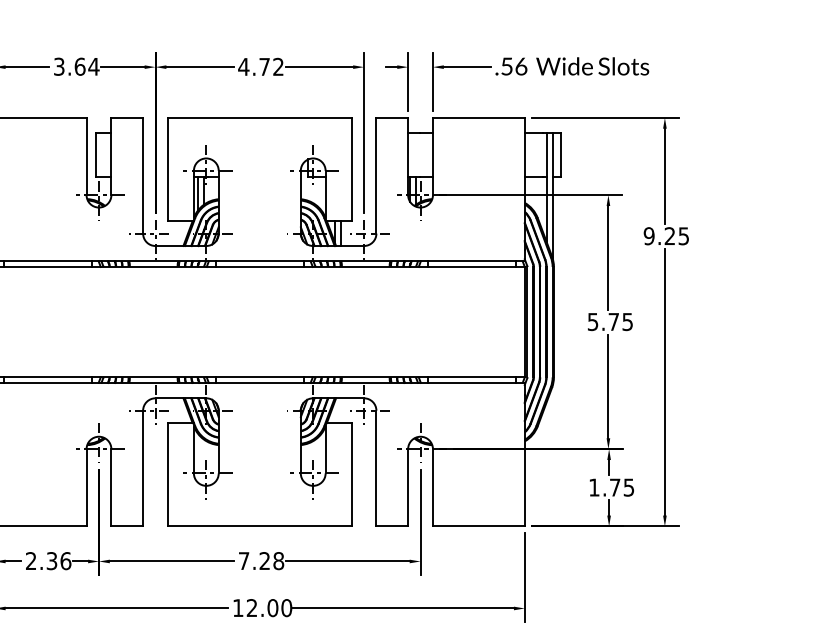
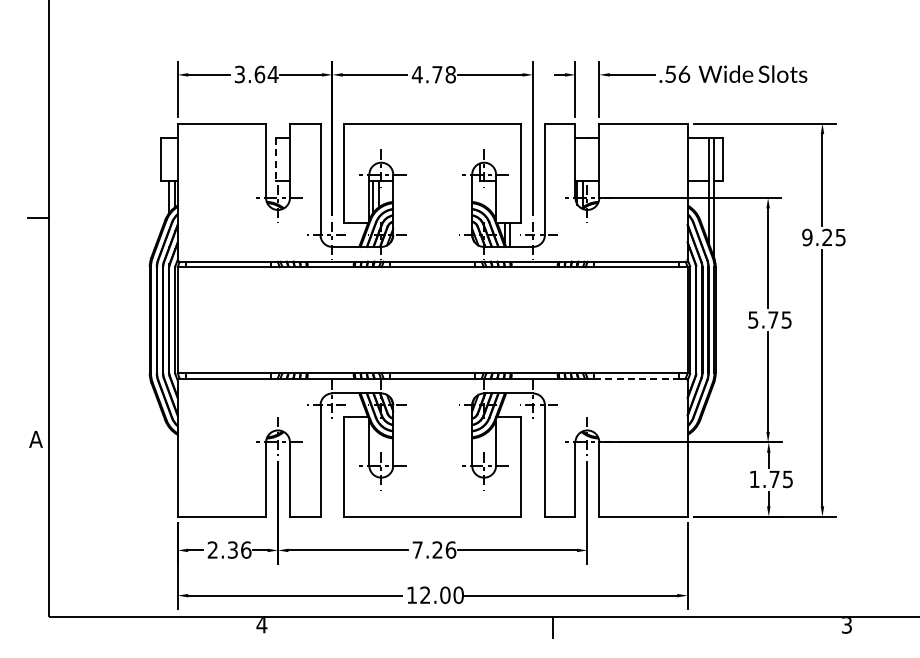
text: (278, 66) -> (450, 74), 4.72 -> 4.78
line: (96, 155) -> (275, 159), solid -> dashed
line: (472, 382) -> (637, 378), solid -> dashed
text: (278, 560) -> (450, 549), 7.28 -> 7.26

